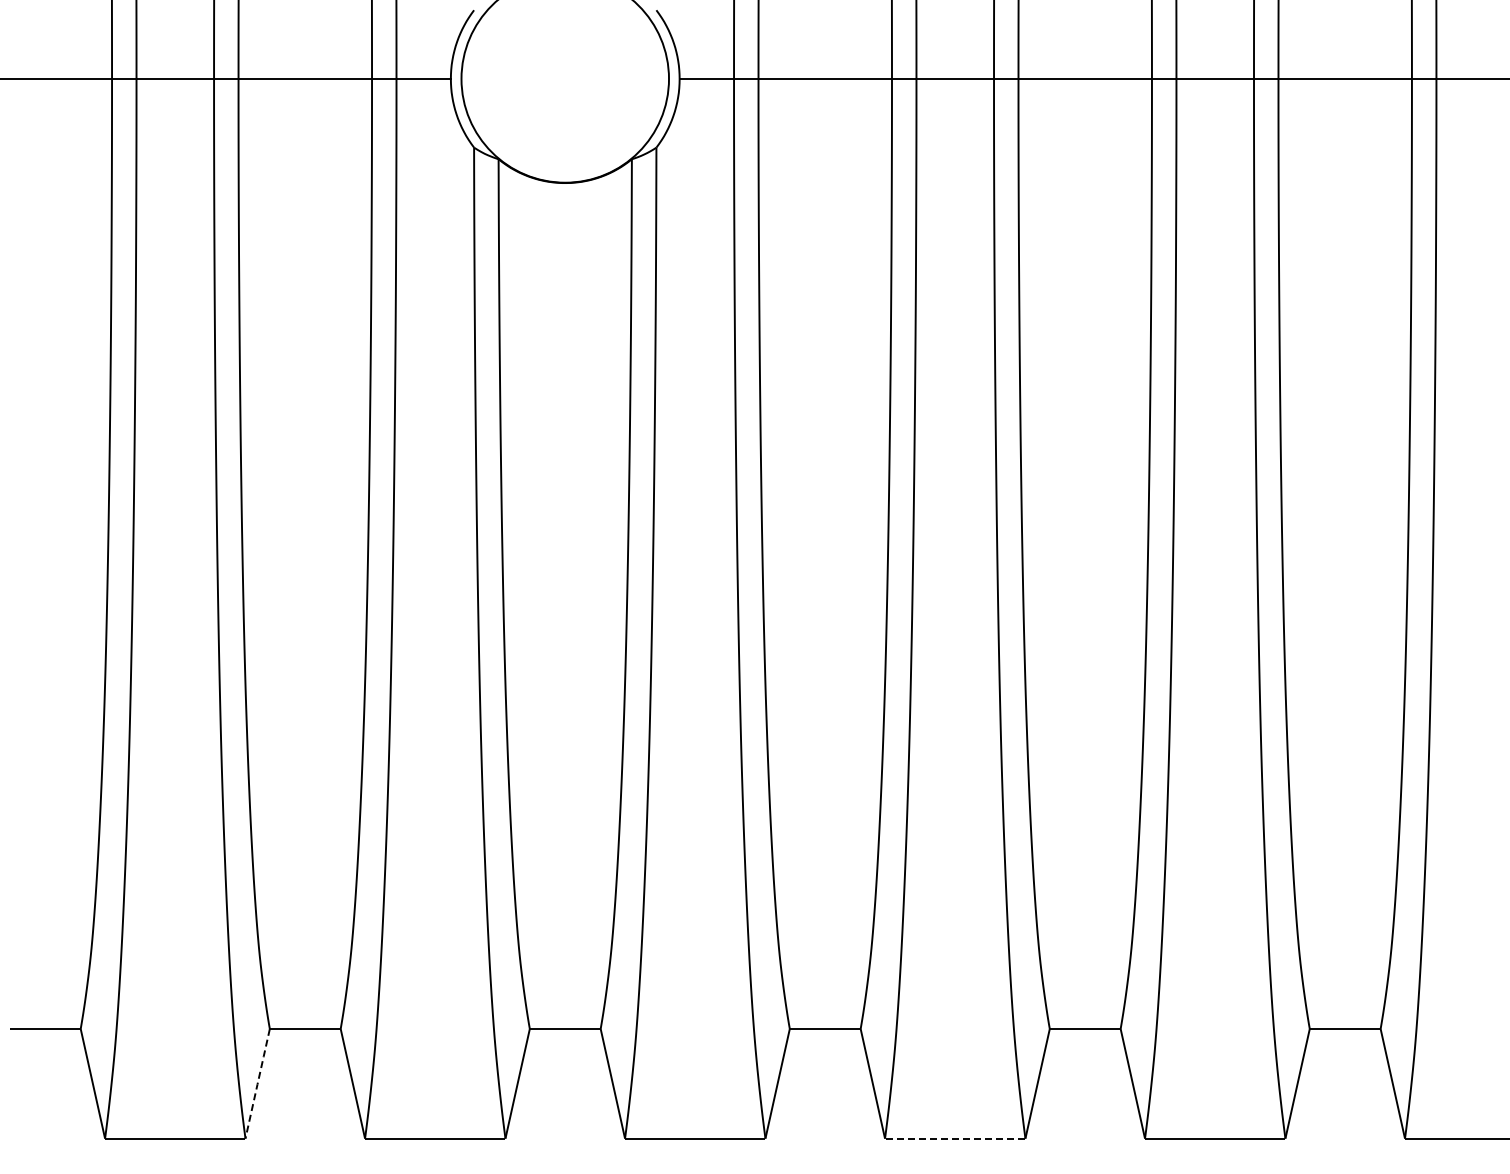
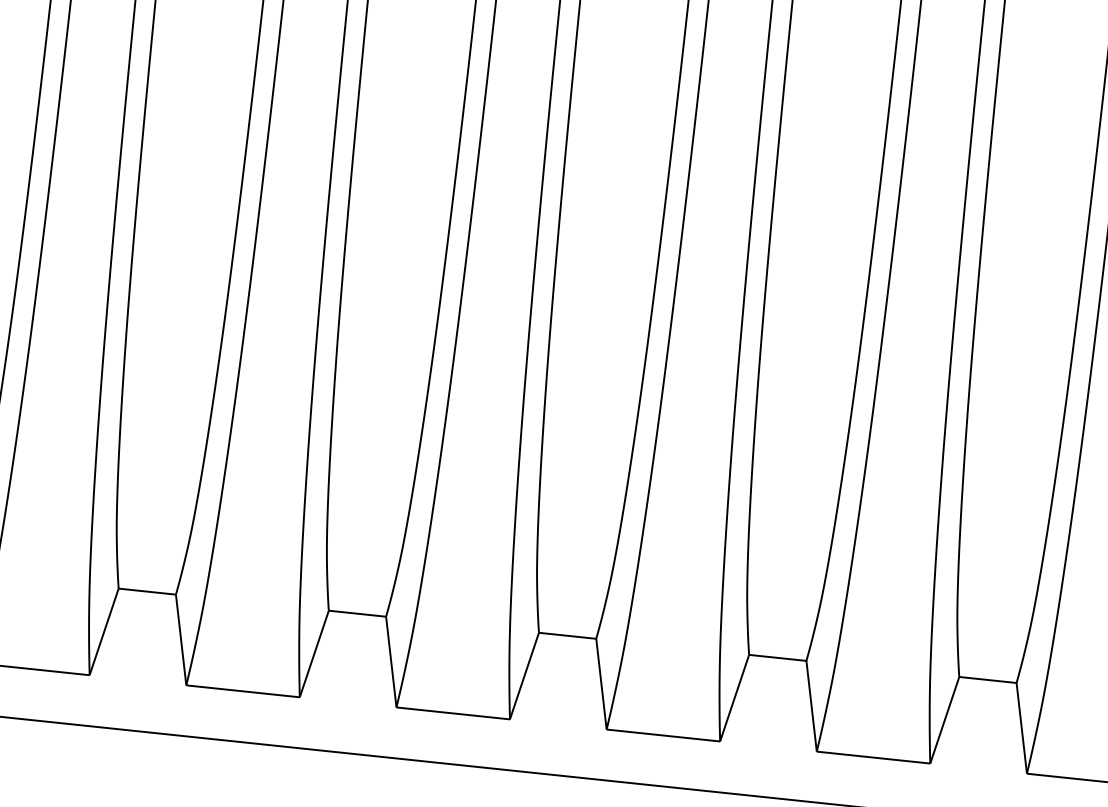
line: (257, 1083) -> (104, 631), dashed -> solid
line: (955, 1138) -> (663, 735), dashed -> solid

